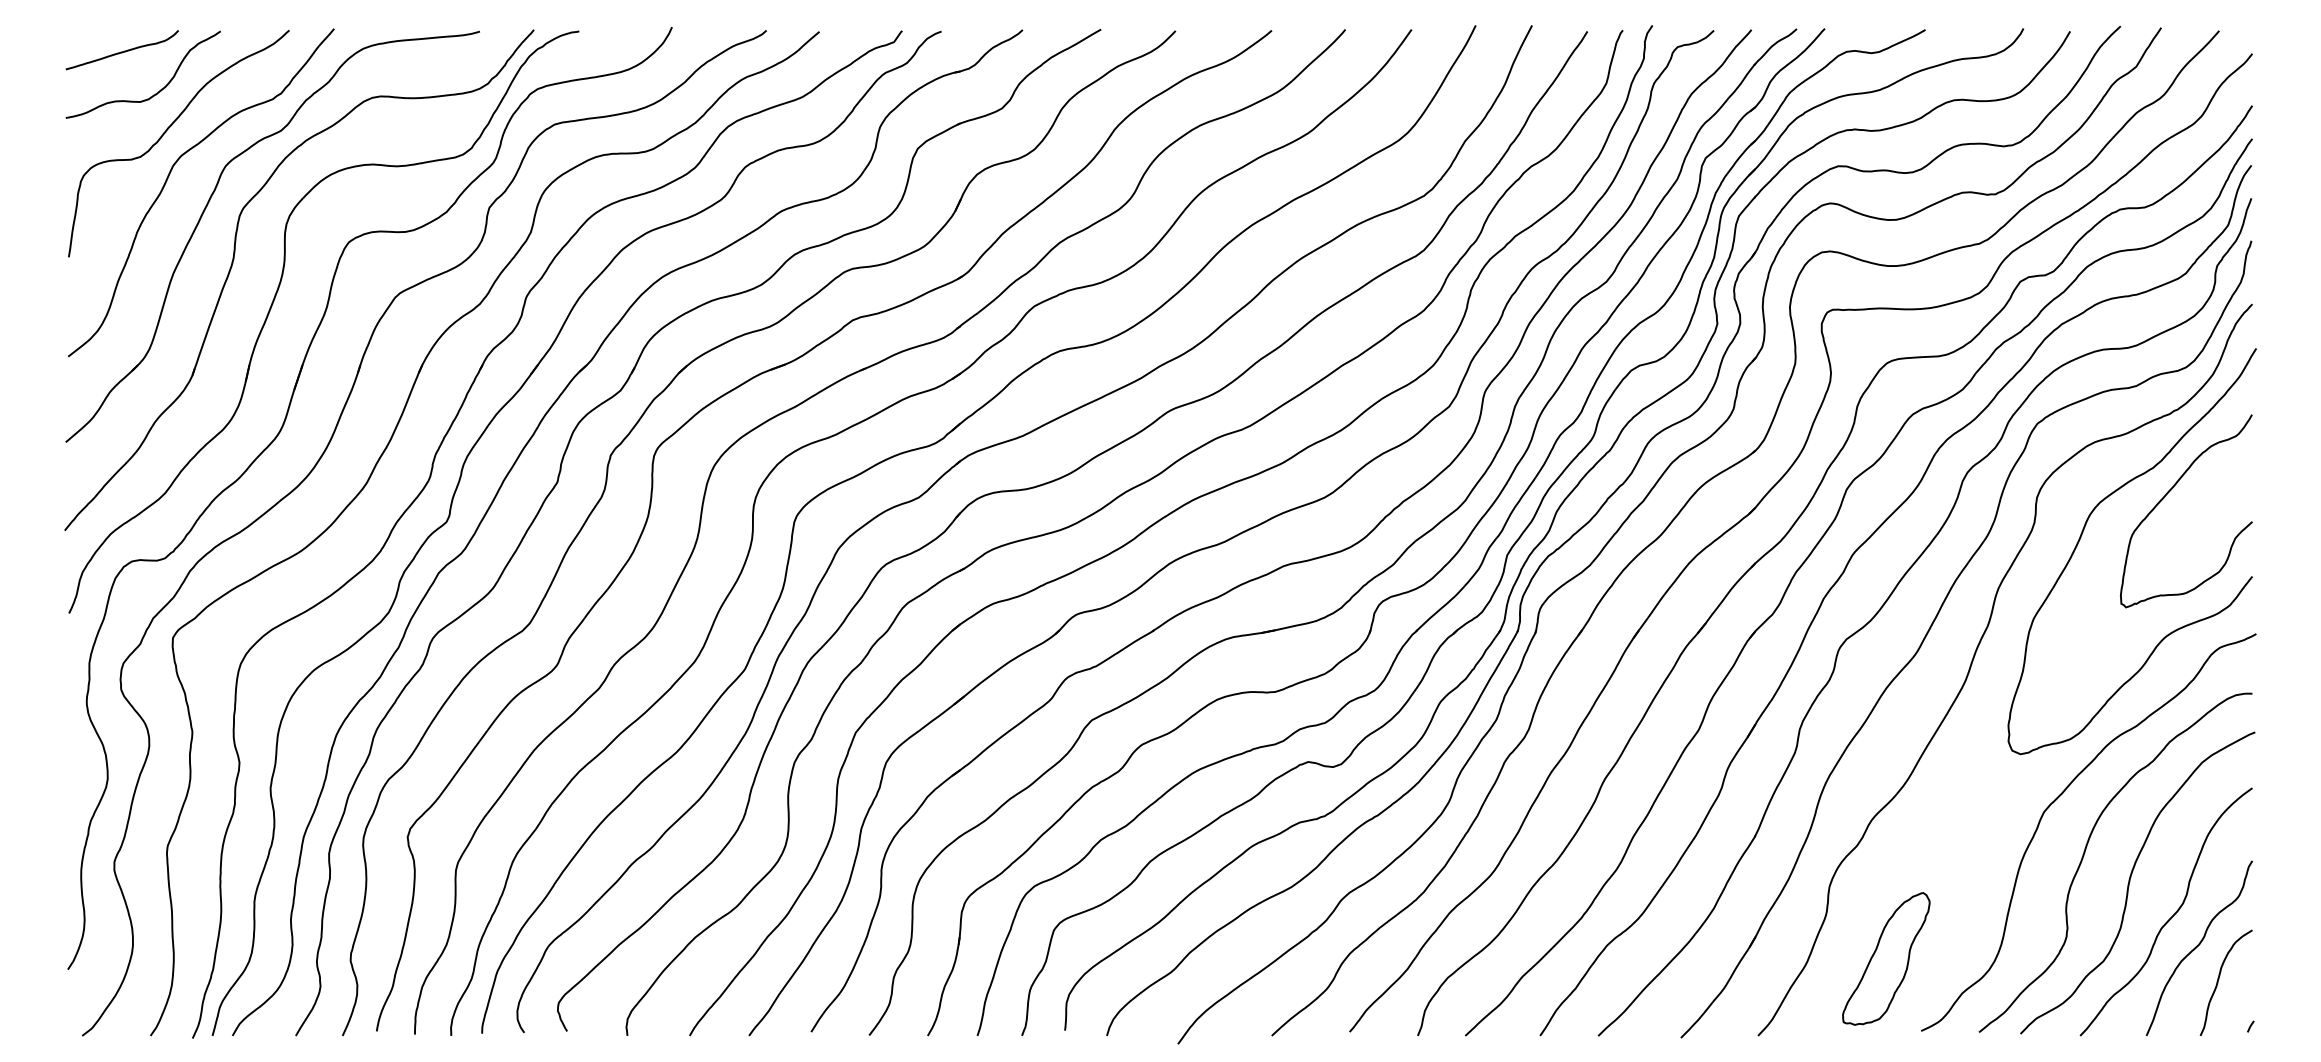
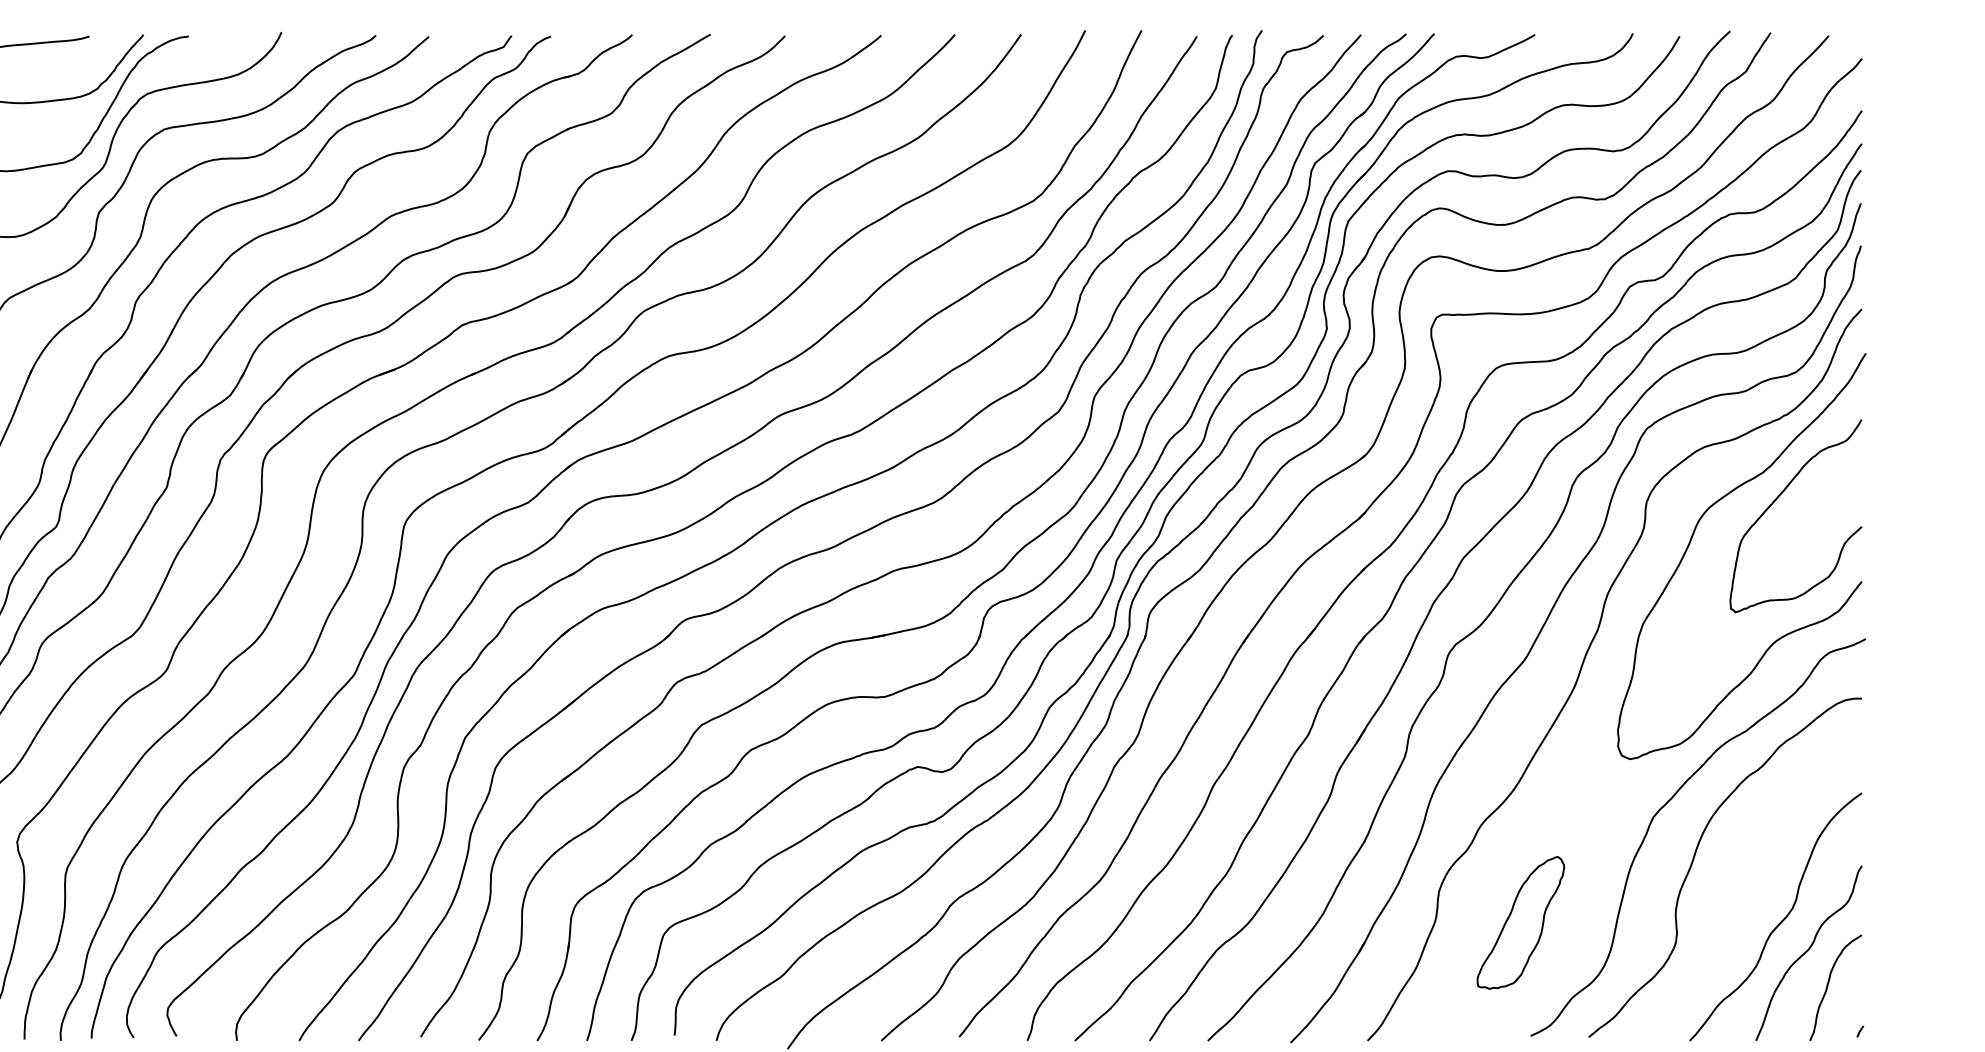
curve: (2130, 881) -> (1740, 886), removed
part: (1886, 958) -> (1521, 922), moved

